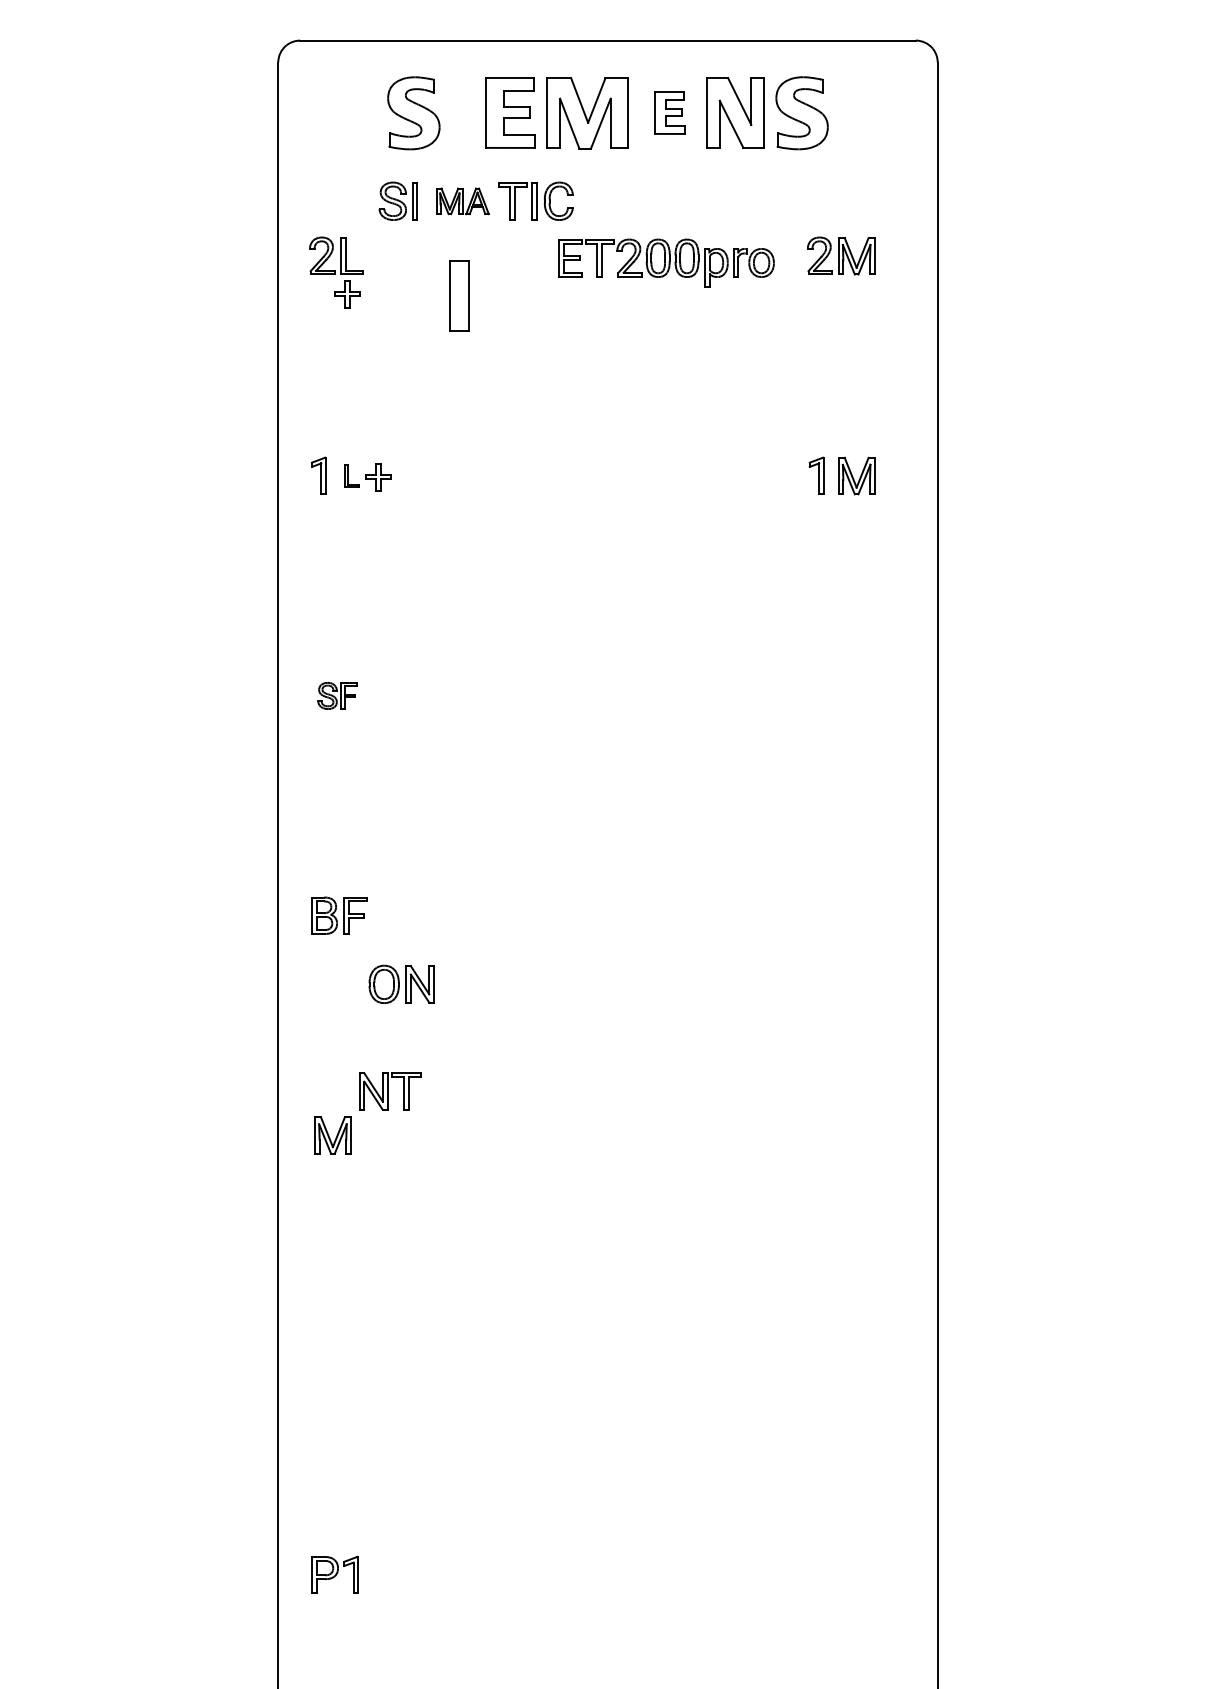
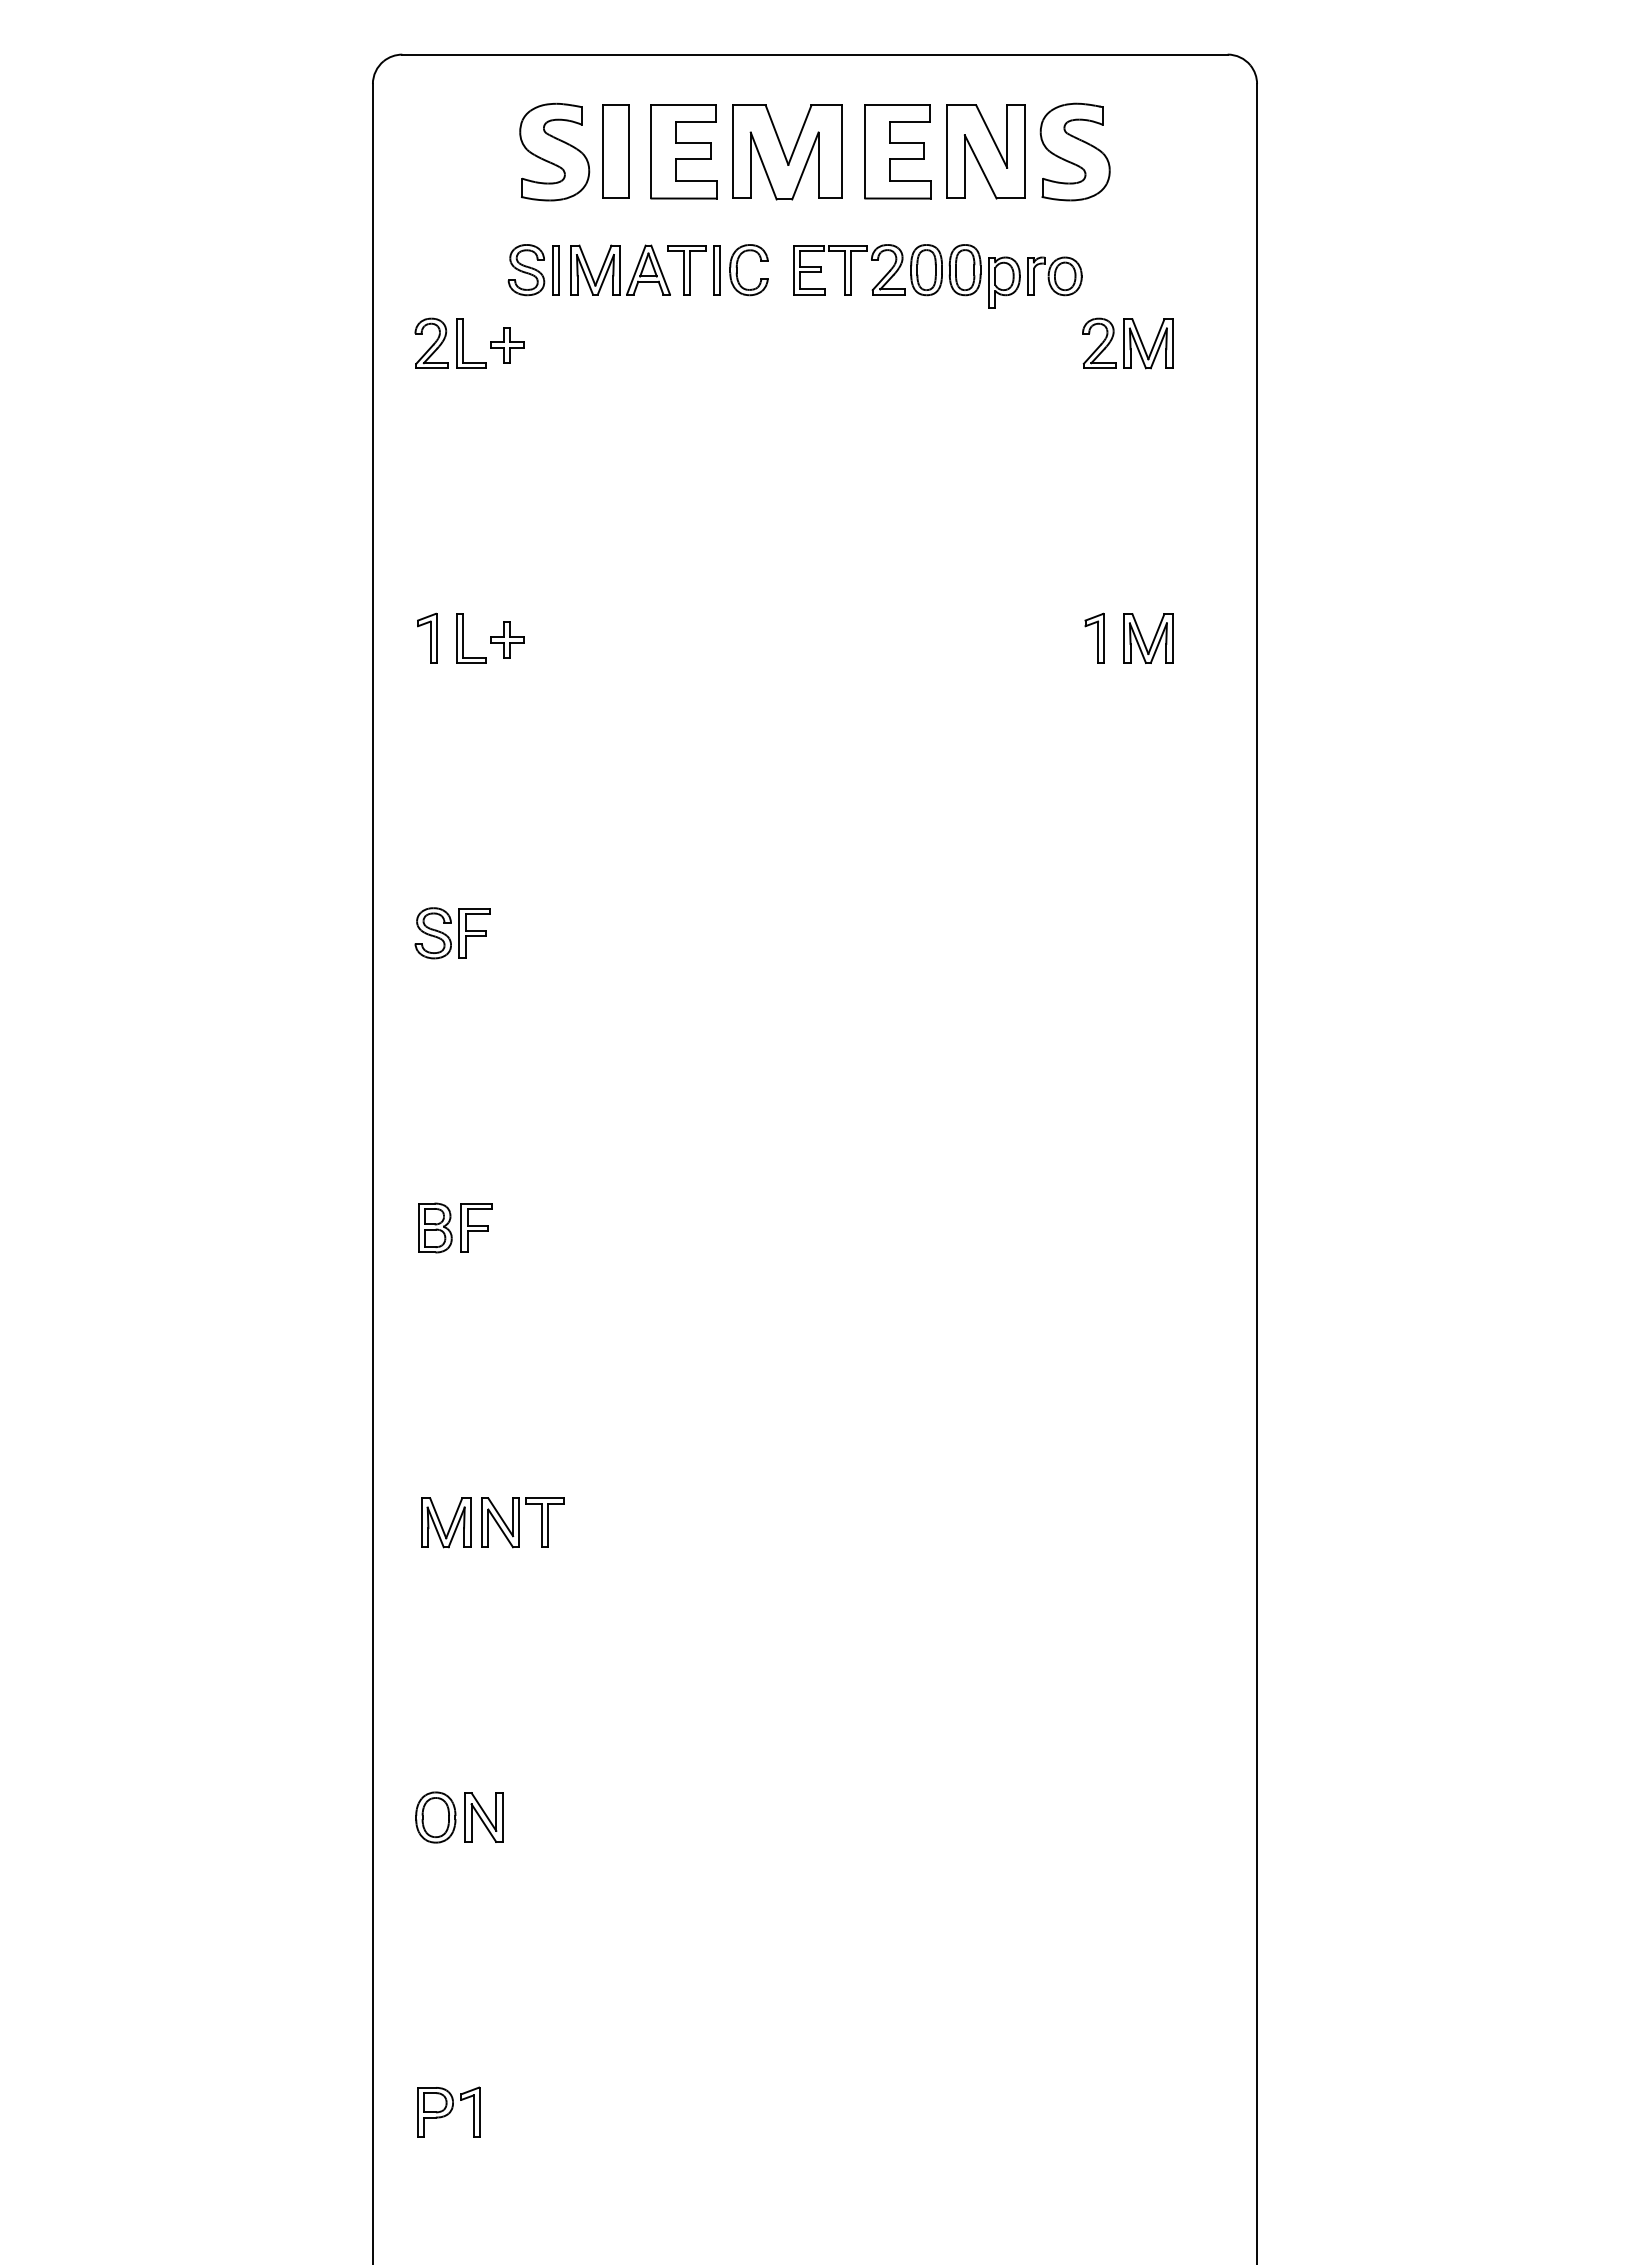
part: (669, 112) -> (897, 151), size x1.67
part: (462, 201) -> (619, 270), size x1.43
part: (666, 262) -> (937, 275), moved
part: (347, 294) -> (507, 345), moved
part: (459, 295) -> (615, 151), moved
part: (351, 475) -> (471, 637), size x1.67
part: (337, 695) -> (452, 932), size x1.43
part: (401, 983) -> (459, 1816), moved
part: (390, 1091) -> (523, 1522), moved

